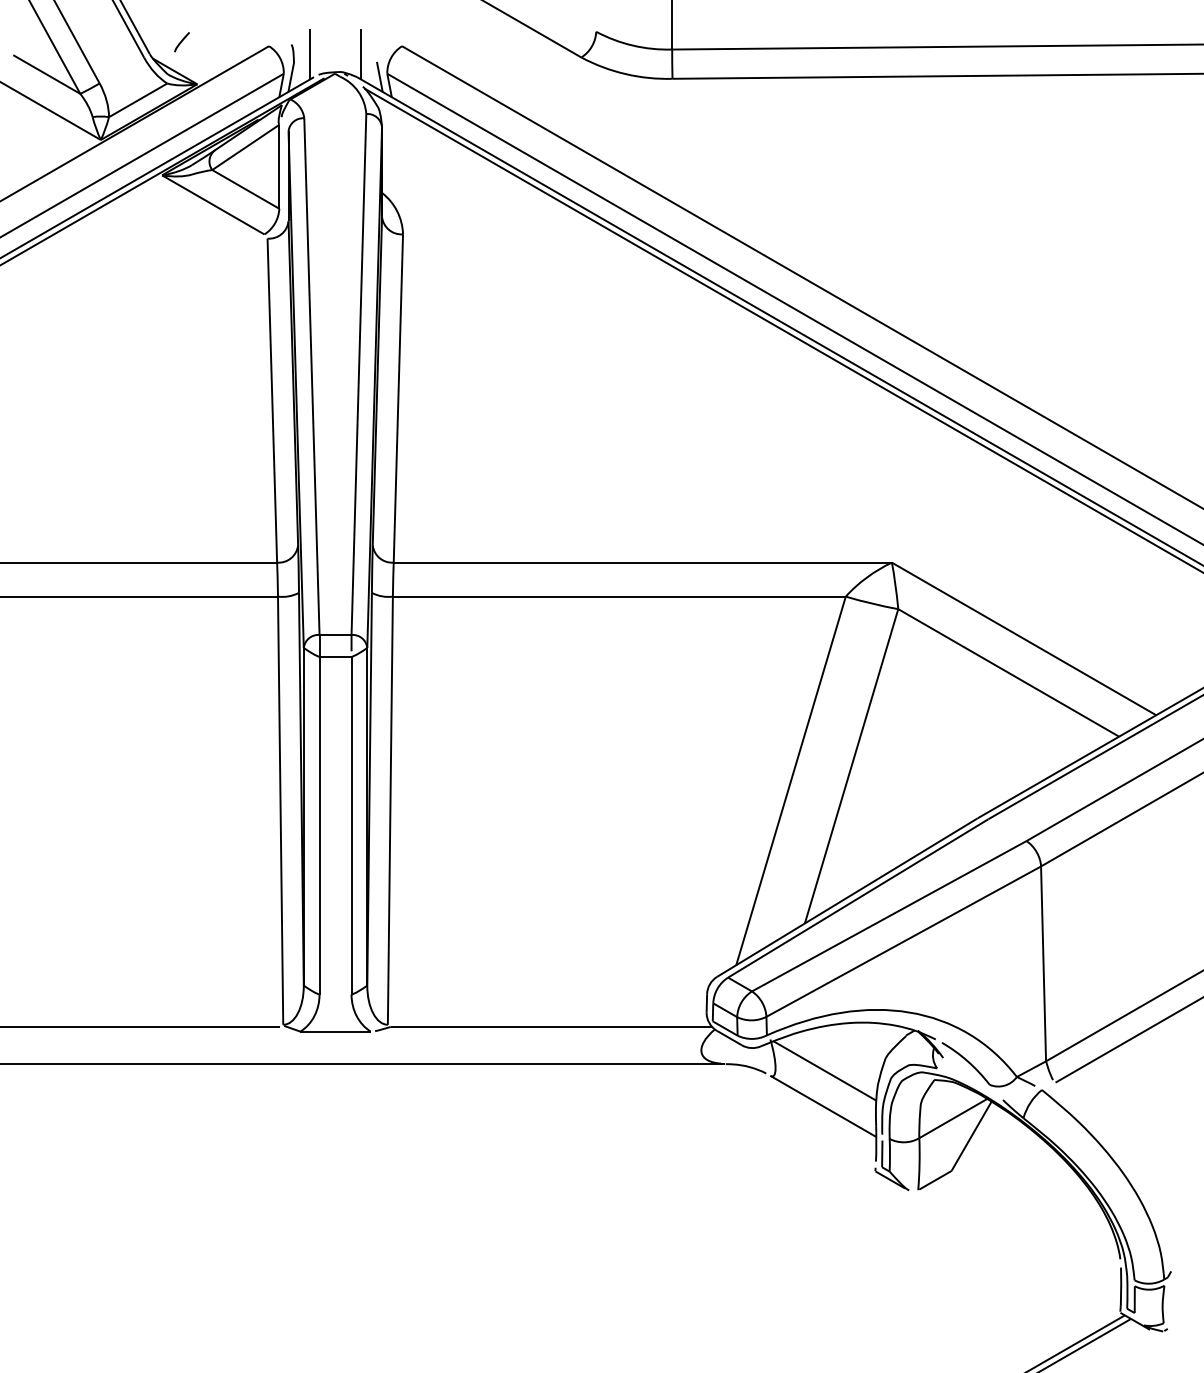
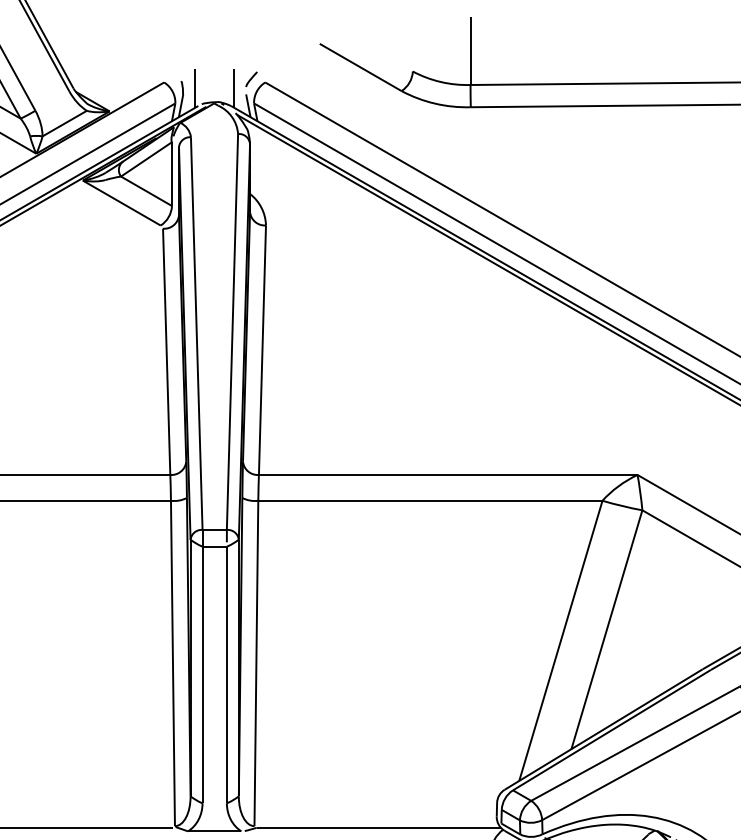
part: (181, 42) -> (251, 79), moved

